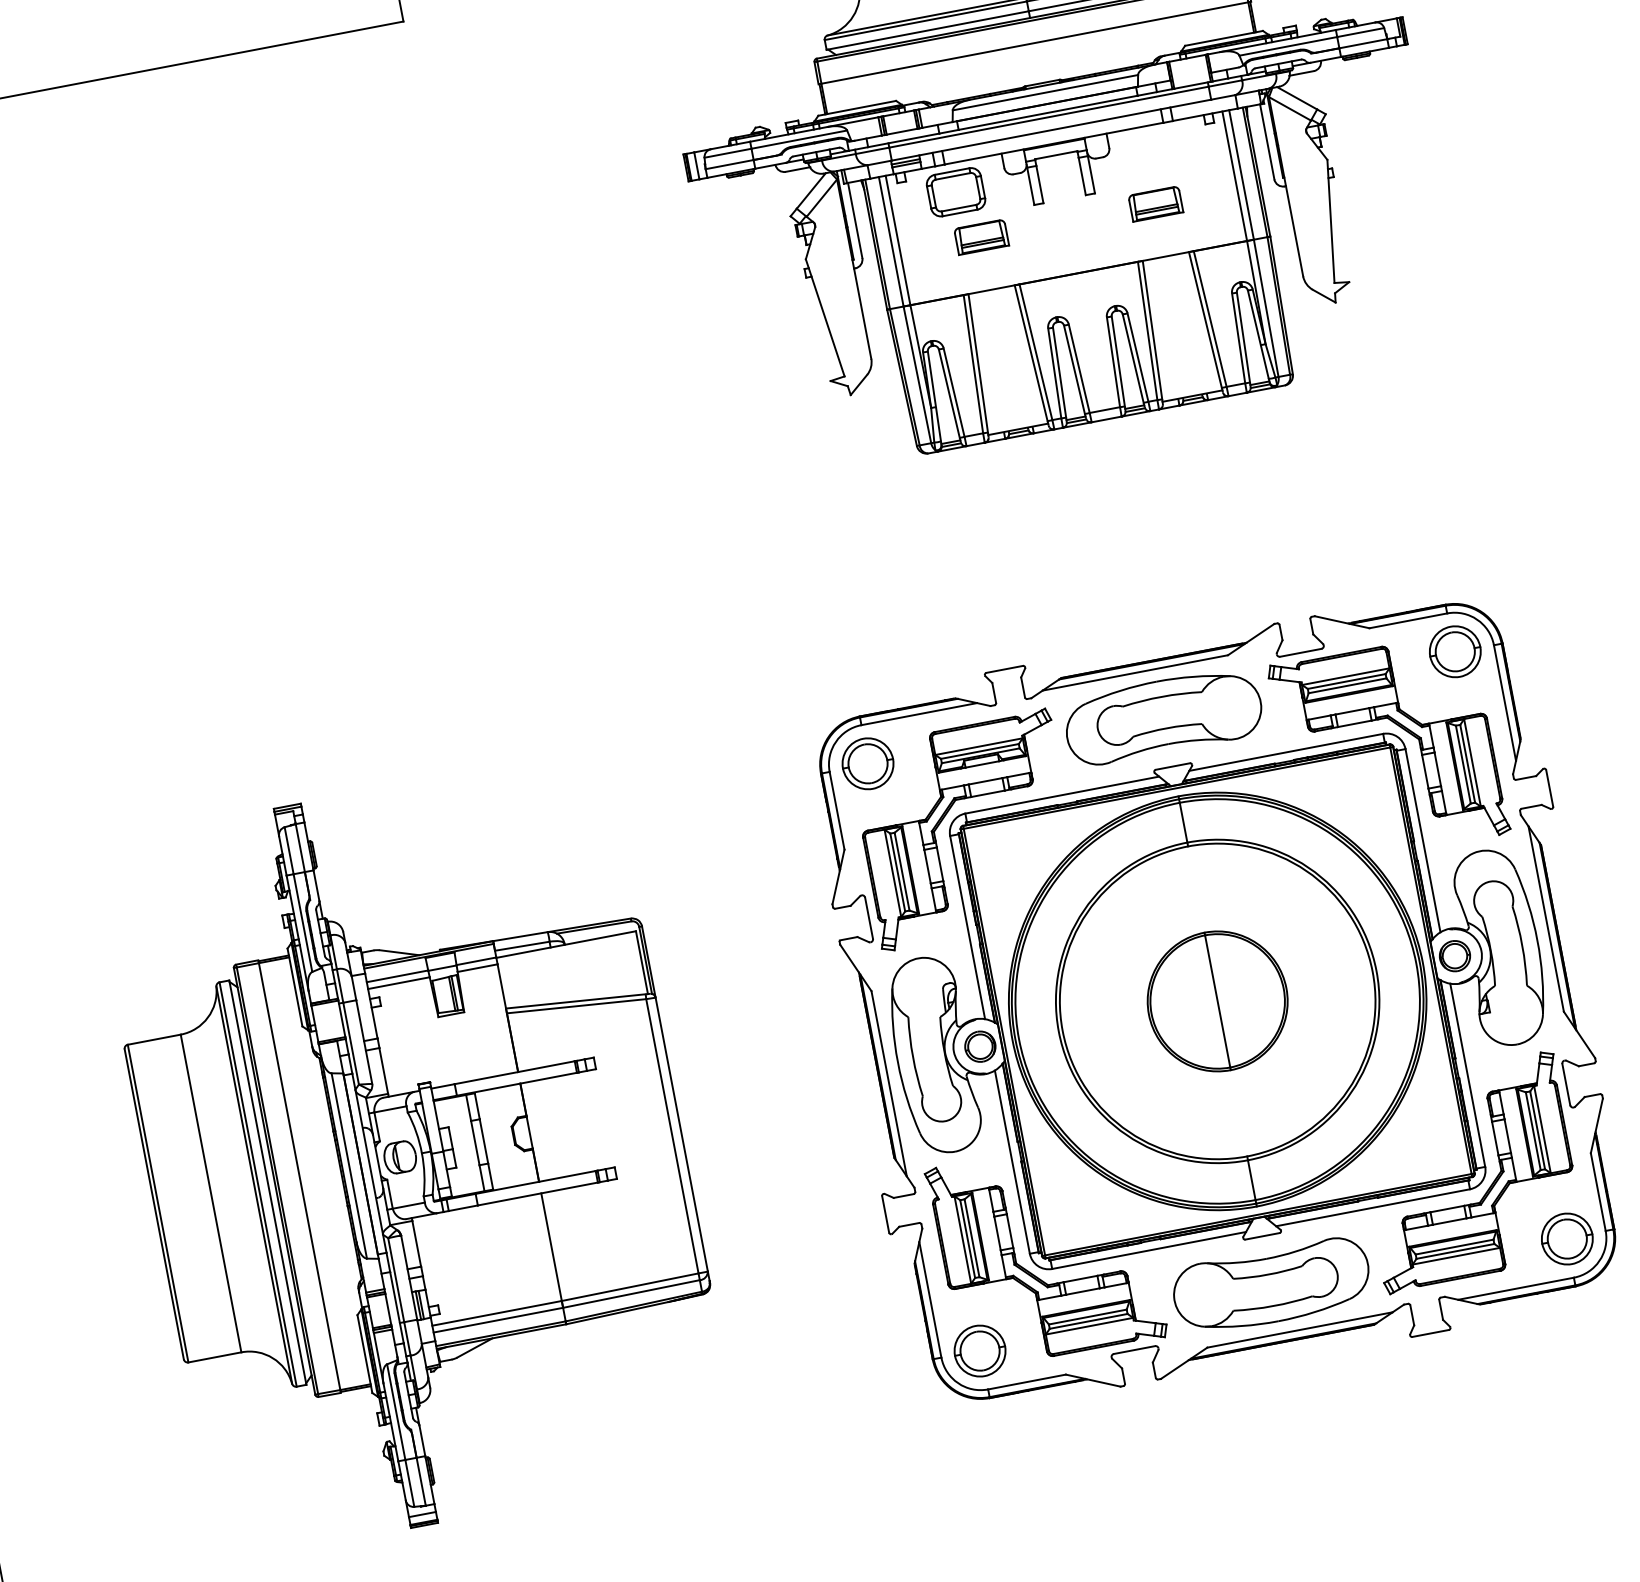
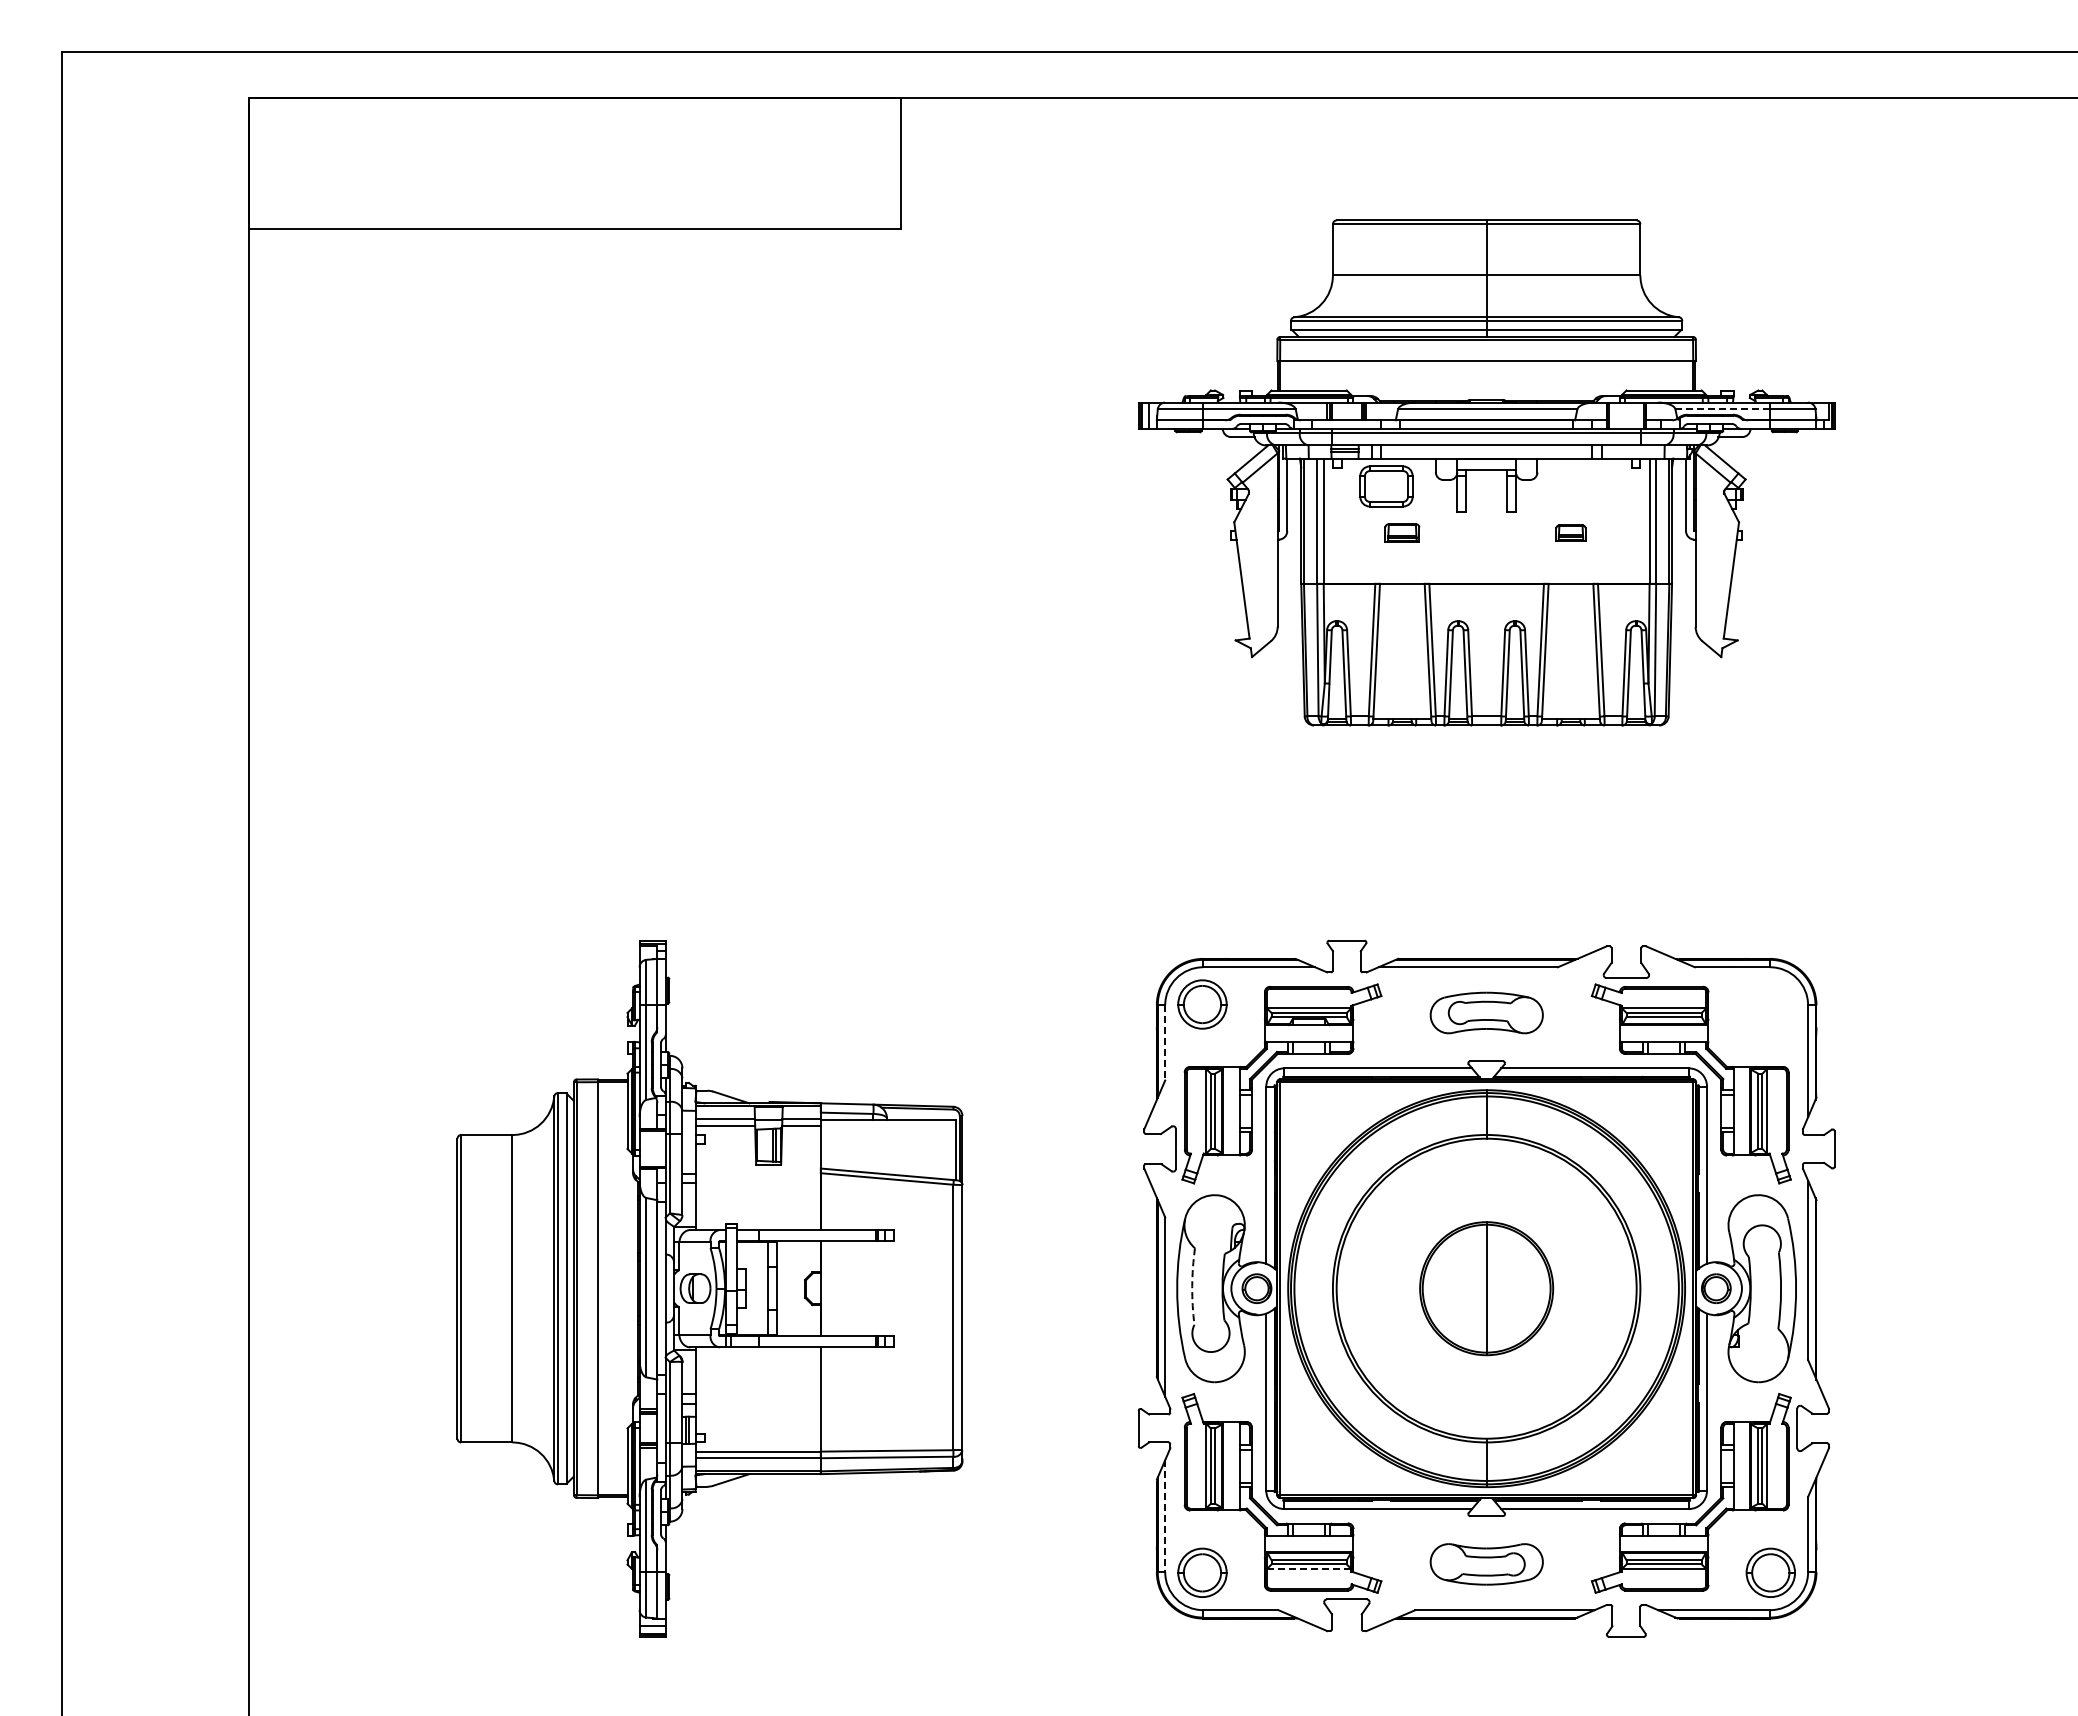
line: (1288, 46) -> (1722, 409), solid -> dashed
part: (1155, 203) -> (1570, 532), size x0.6
part: (981, 236) -> (1402, 532), size x0.7
part: (1454, 651) -> (1770, 1004), removed
part: (1163, 716) -> (1486, 1012), size x0.6
line: (837, 810) -> (1165, 1042), solid -> dashed
arc: (913, 1057) -> (1192, 1286), solid -> dashed
part: (1271, 1286) -> (1486, 1564), size x0.6
line: (930, 1300) -> (1165, 1516), solid -> dashed
line: (1088, 1326) -> (1308, 1569), solid -> dashed

